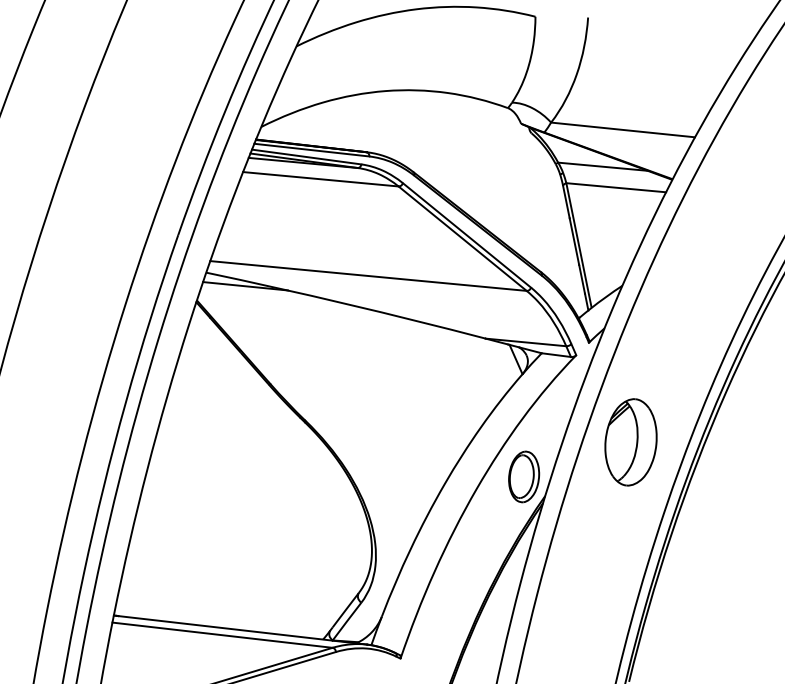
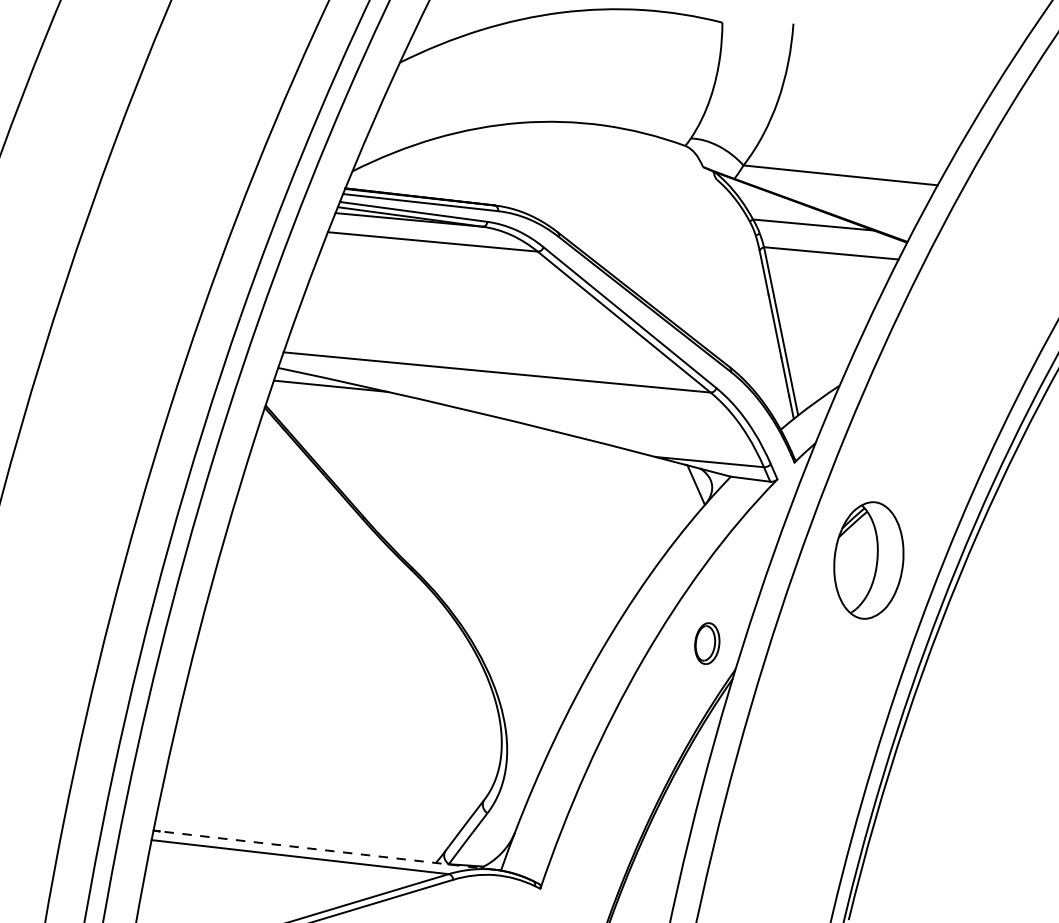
part: (630, 442) -> (868, 560), moved
part: (524, 476) -> (707, 642), size x0.6
line: (242, 630) -> (327, 850), solid -> dashed

